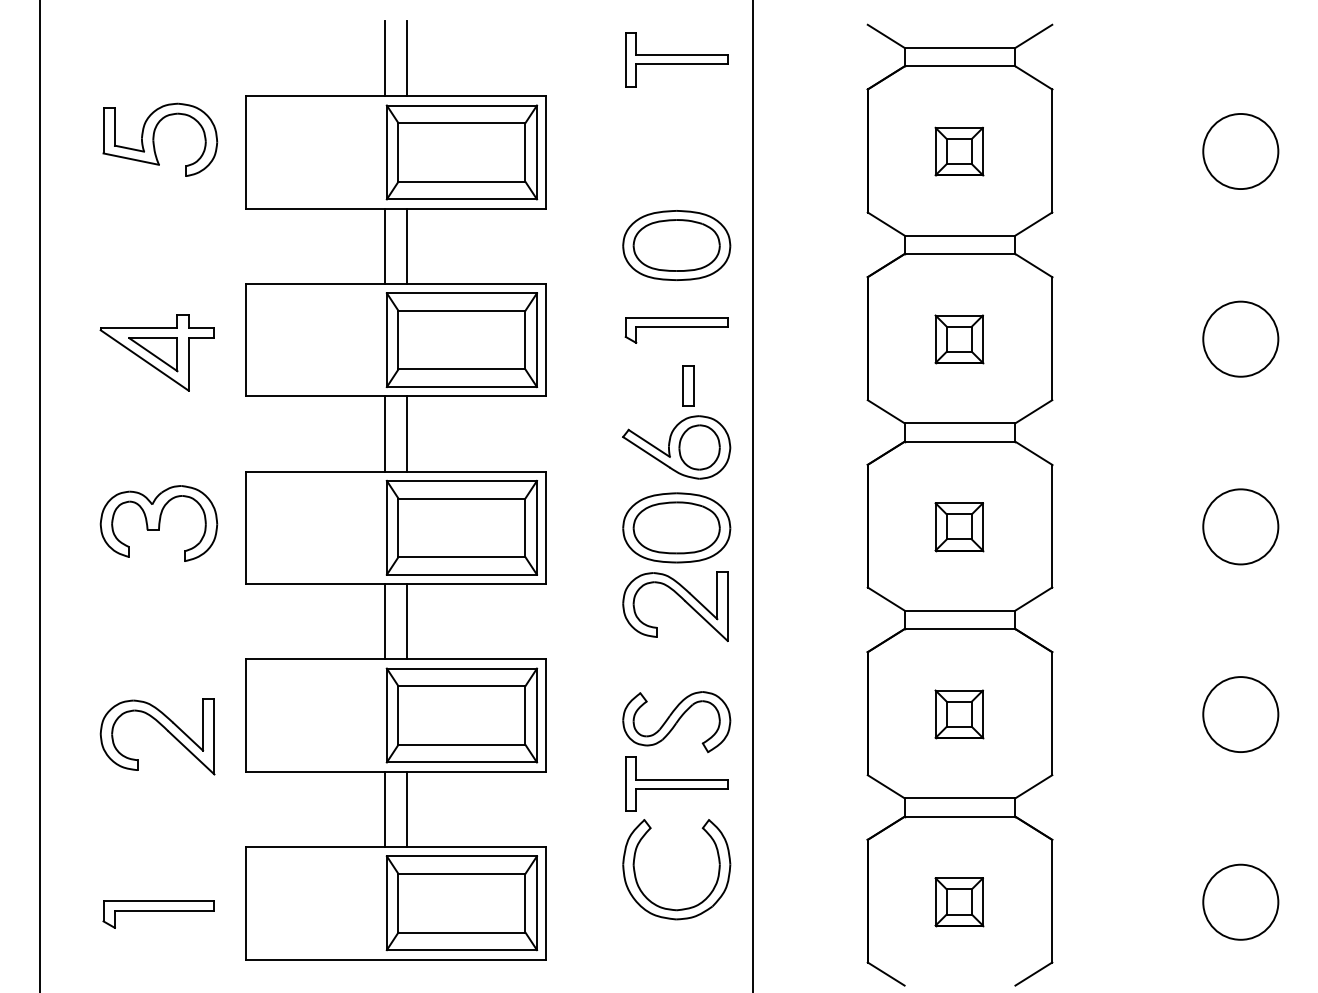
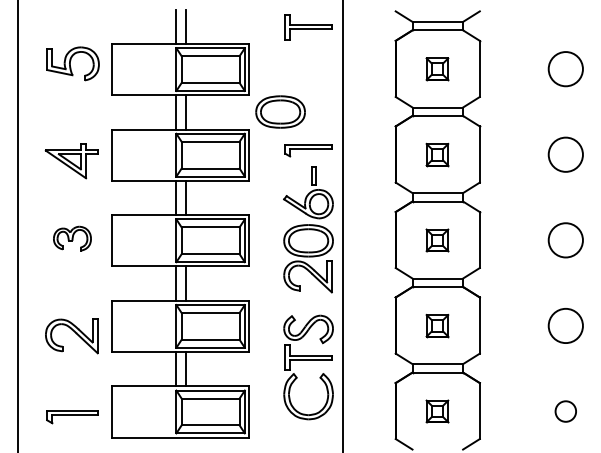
part: (676, 244) -> (280, 111), moved
part: (159, 522) -> (72, 238), size x0.7
circle: (1240, 902) -> (565, 411), size x0.6

